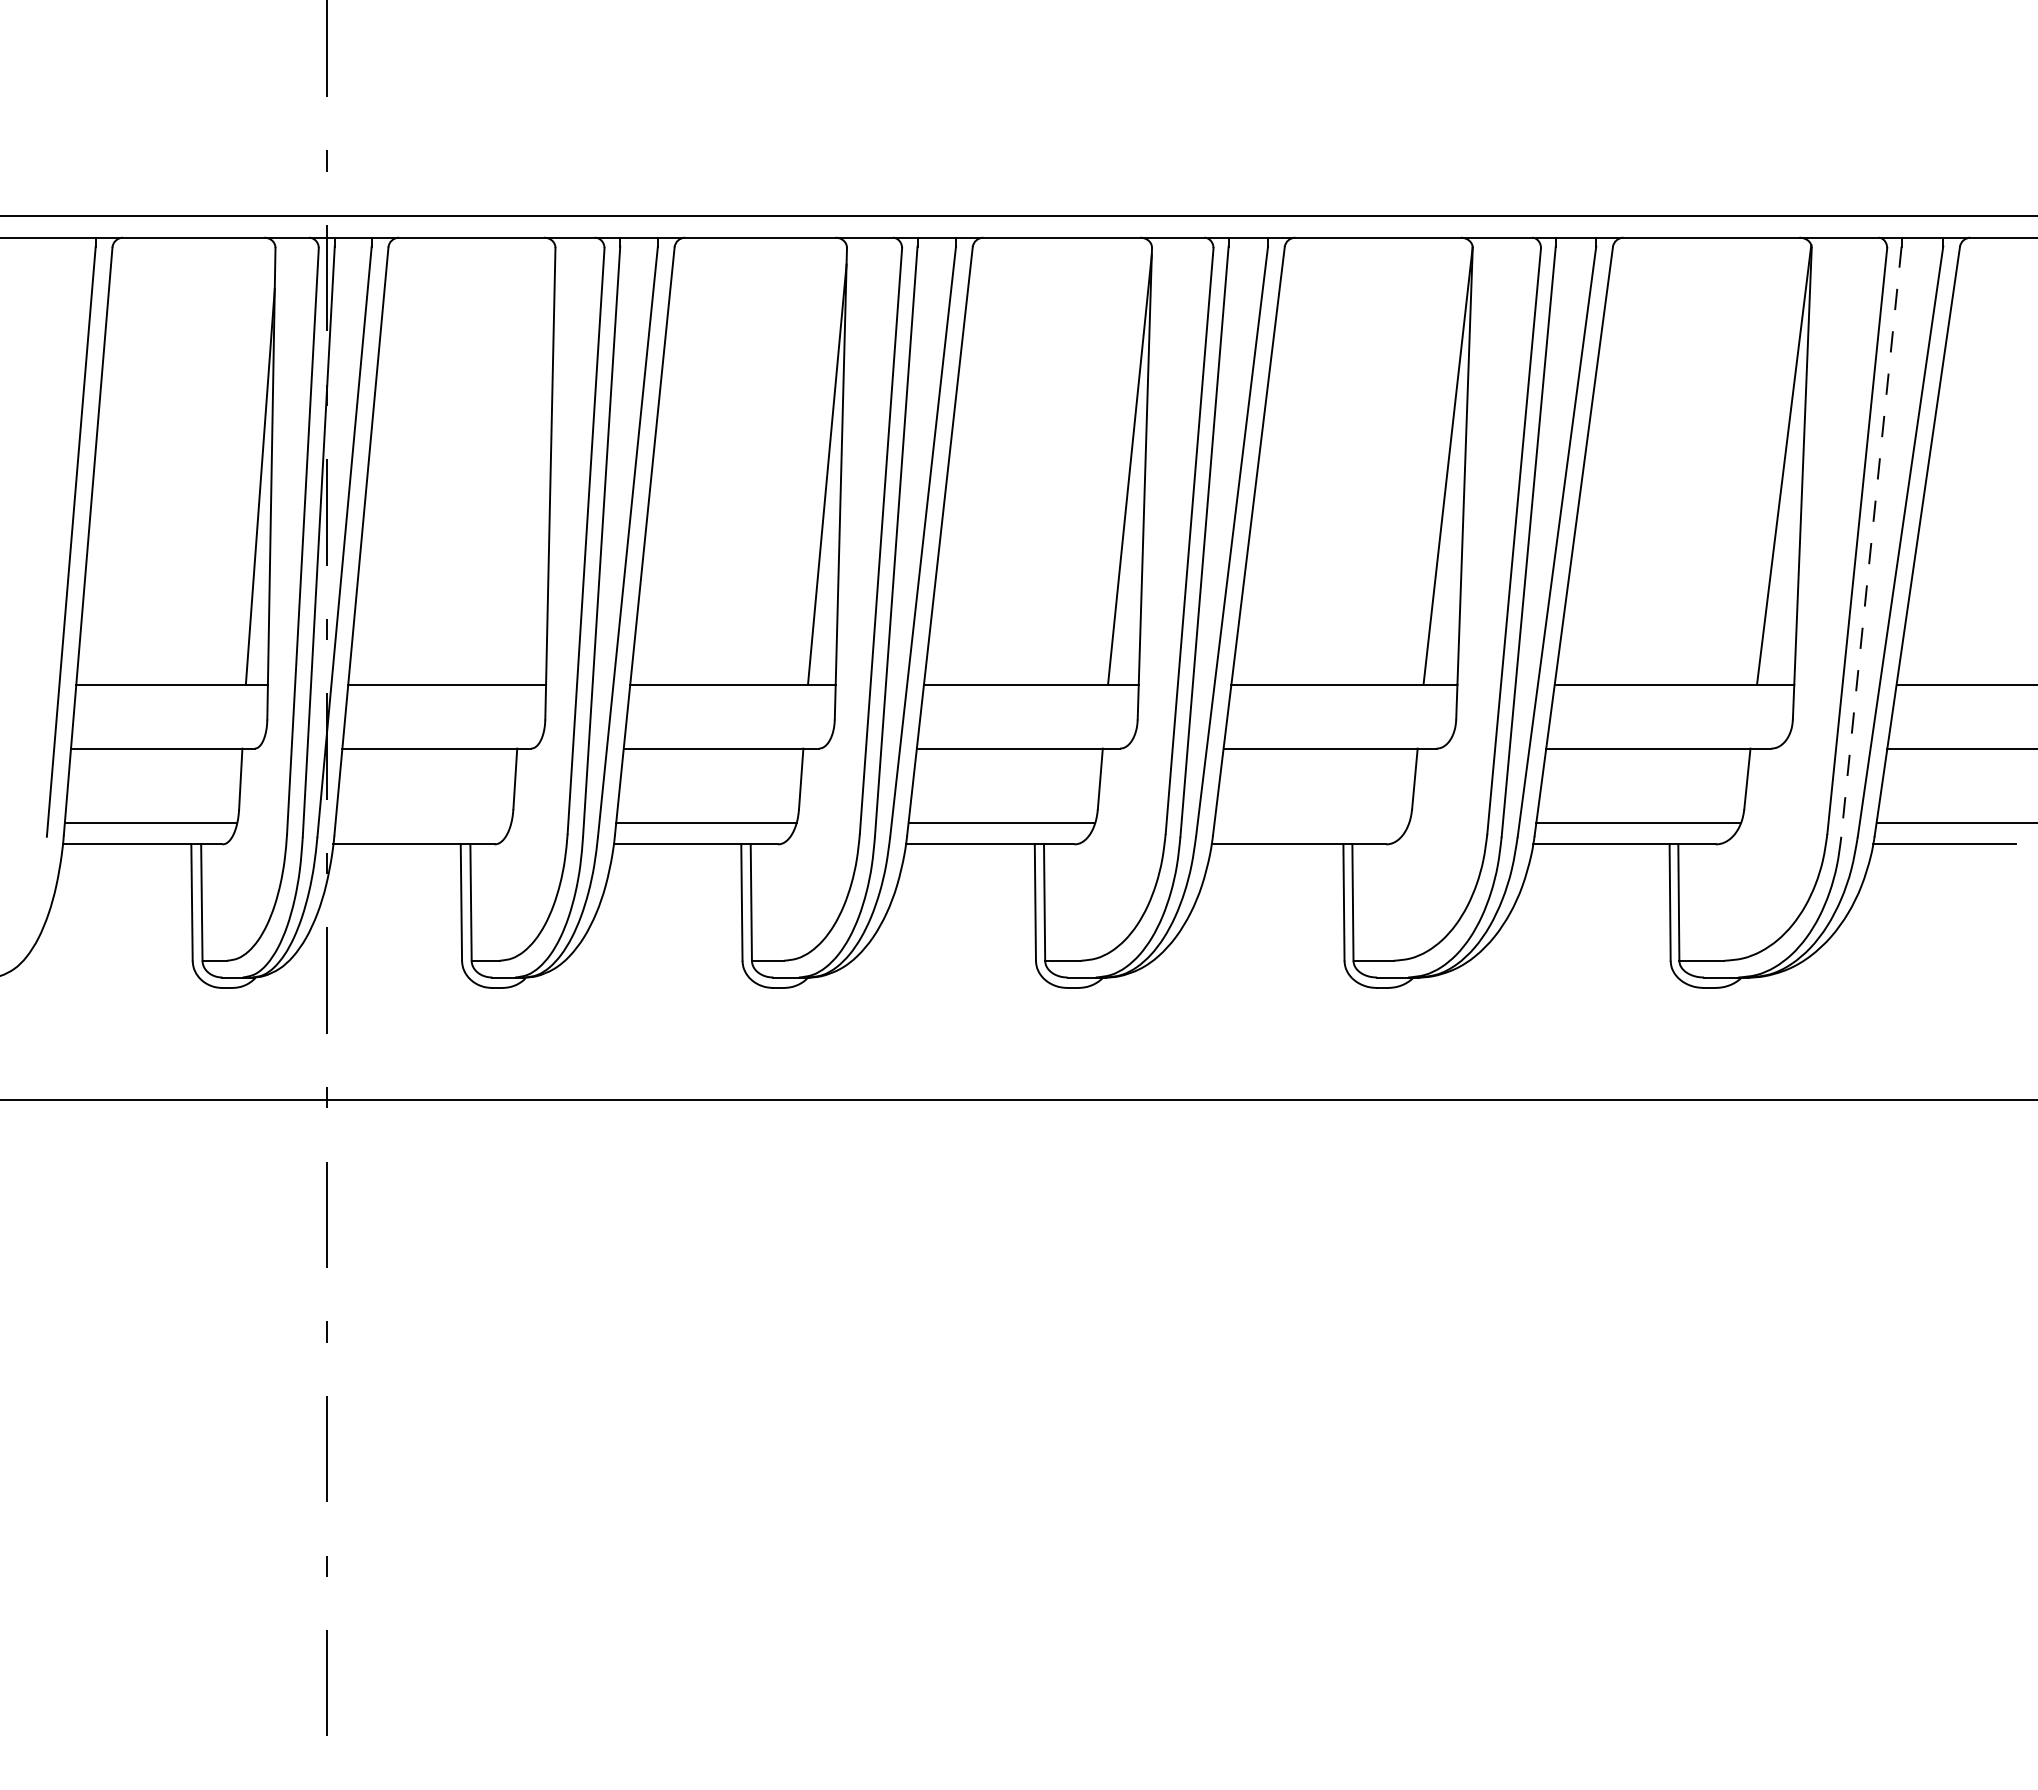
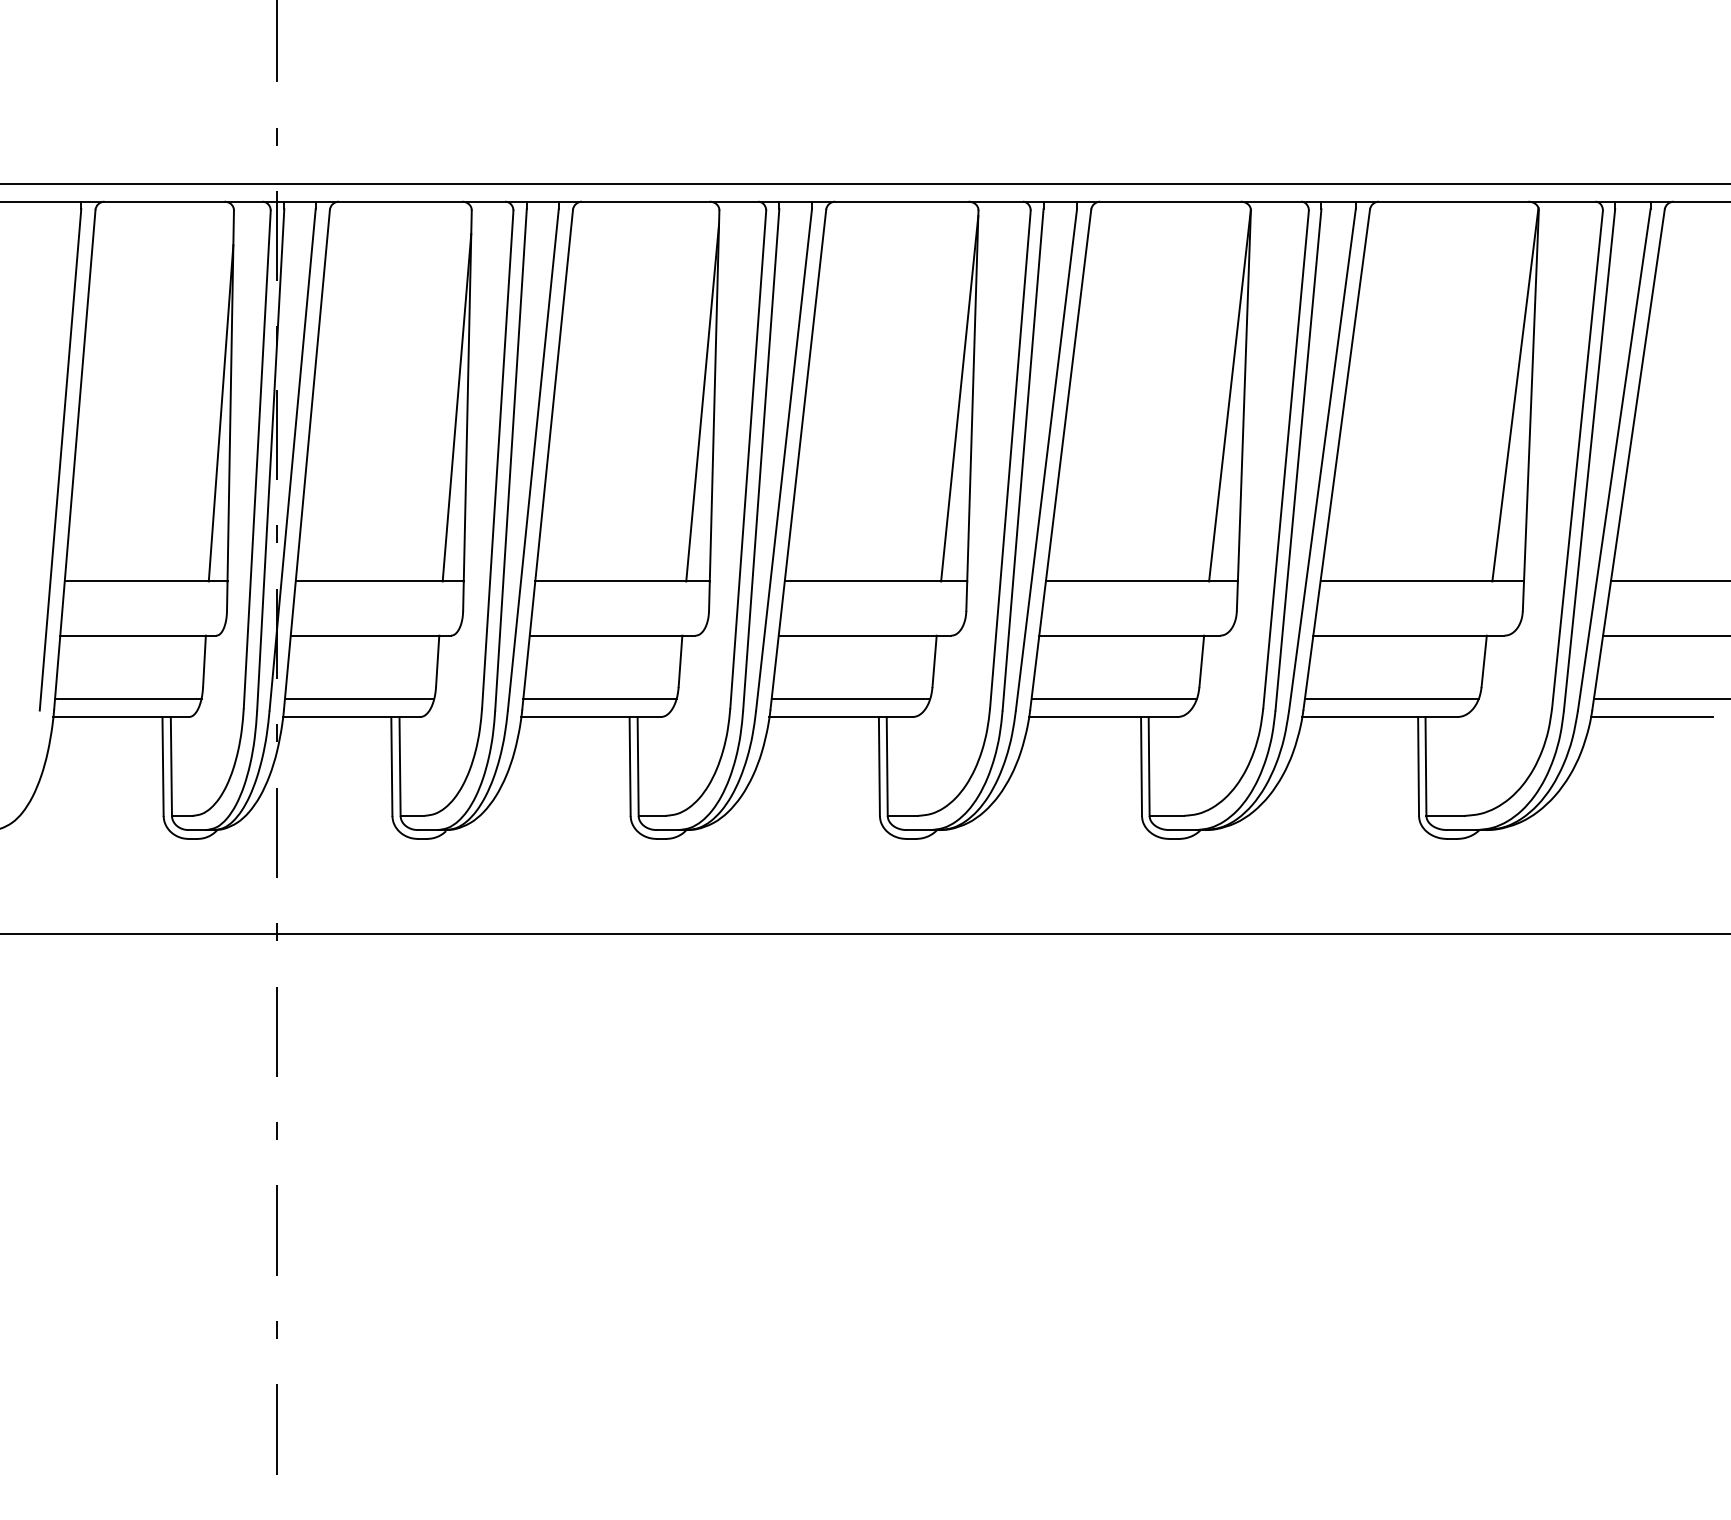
line: (537, 479) -> (456, 407), added
line: (1871, 541) -> (1589, 459), dashed -> solid
line: (423, 823) -> (359, 699), added
line: (1311, 823) -> (1113, 699), added

